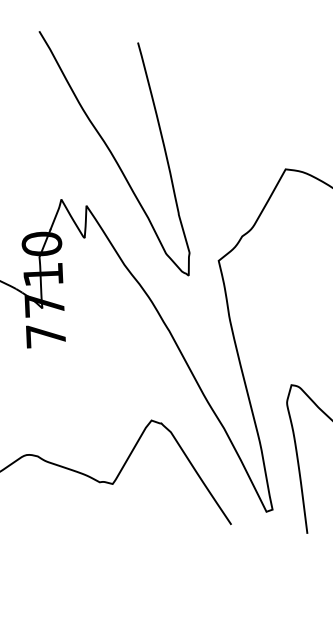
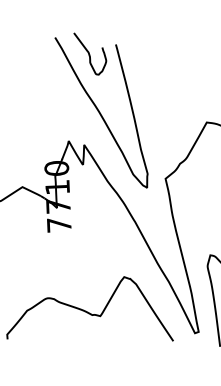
curve: (95, 57) -> (89, 53), added

